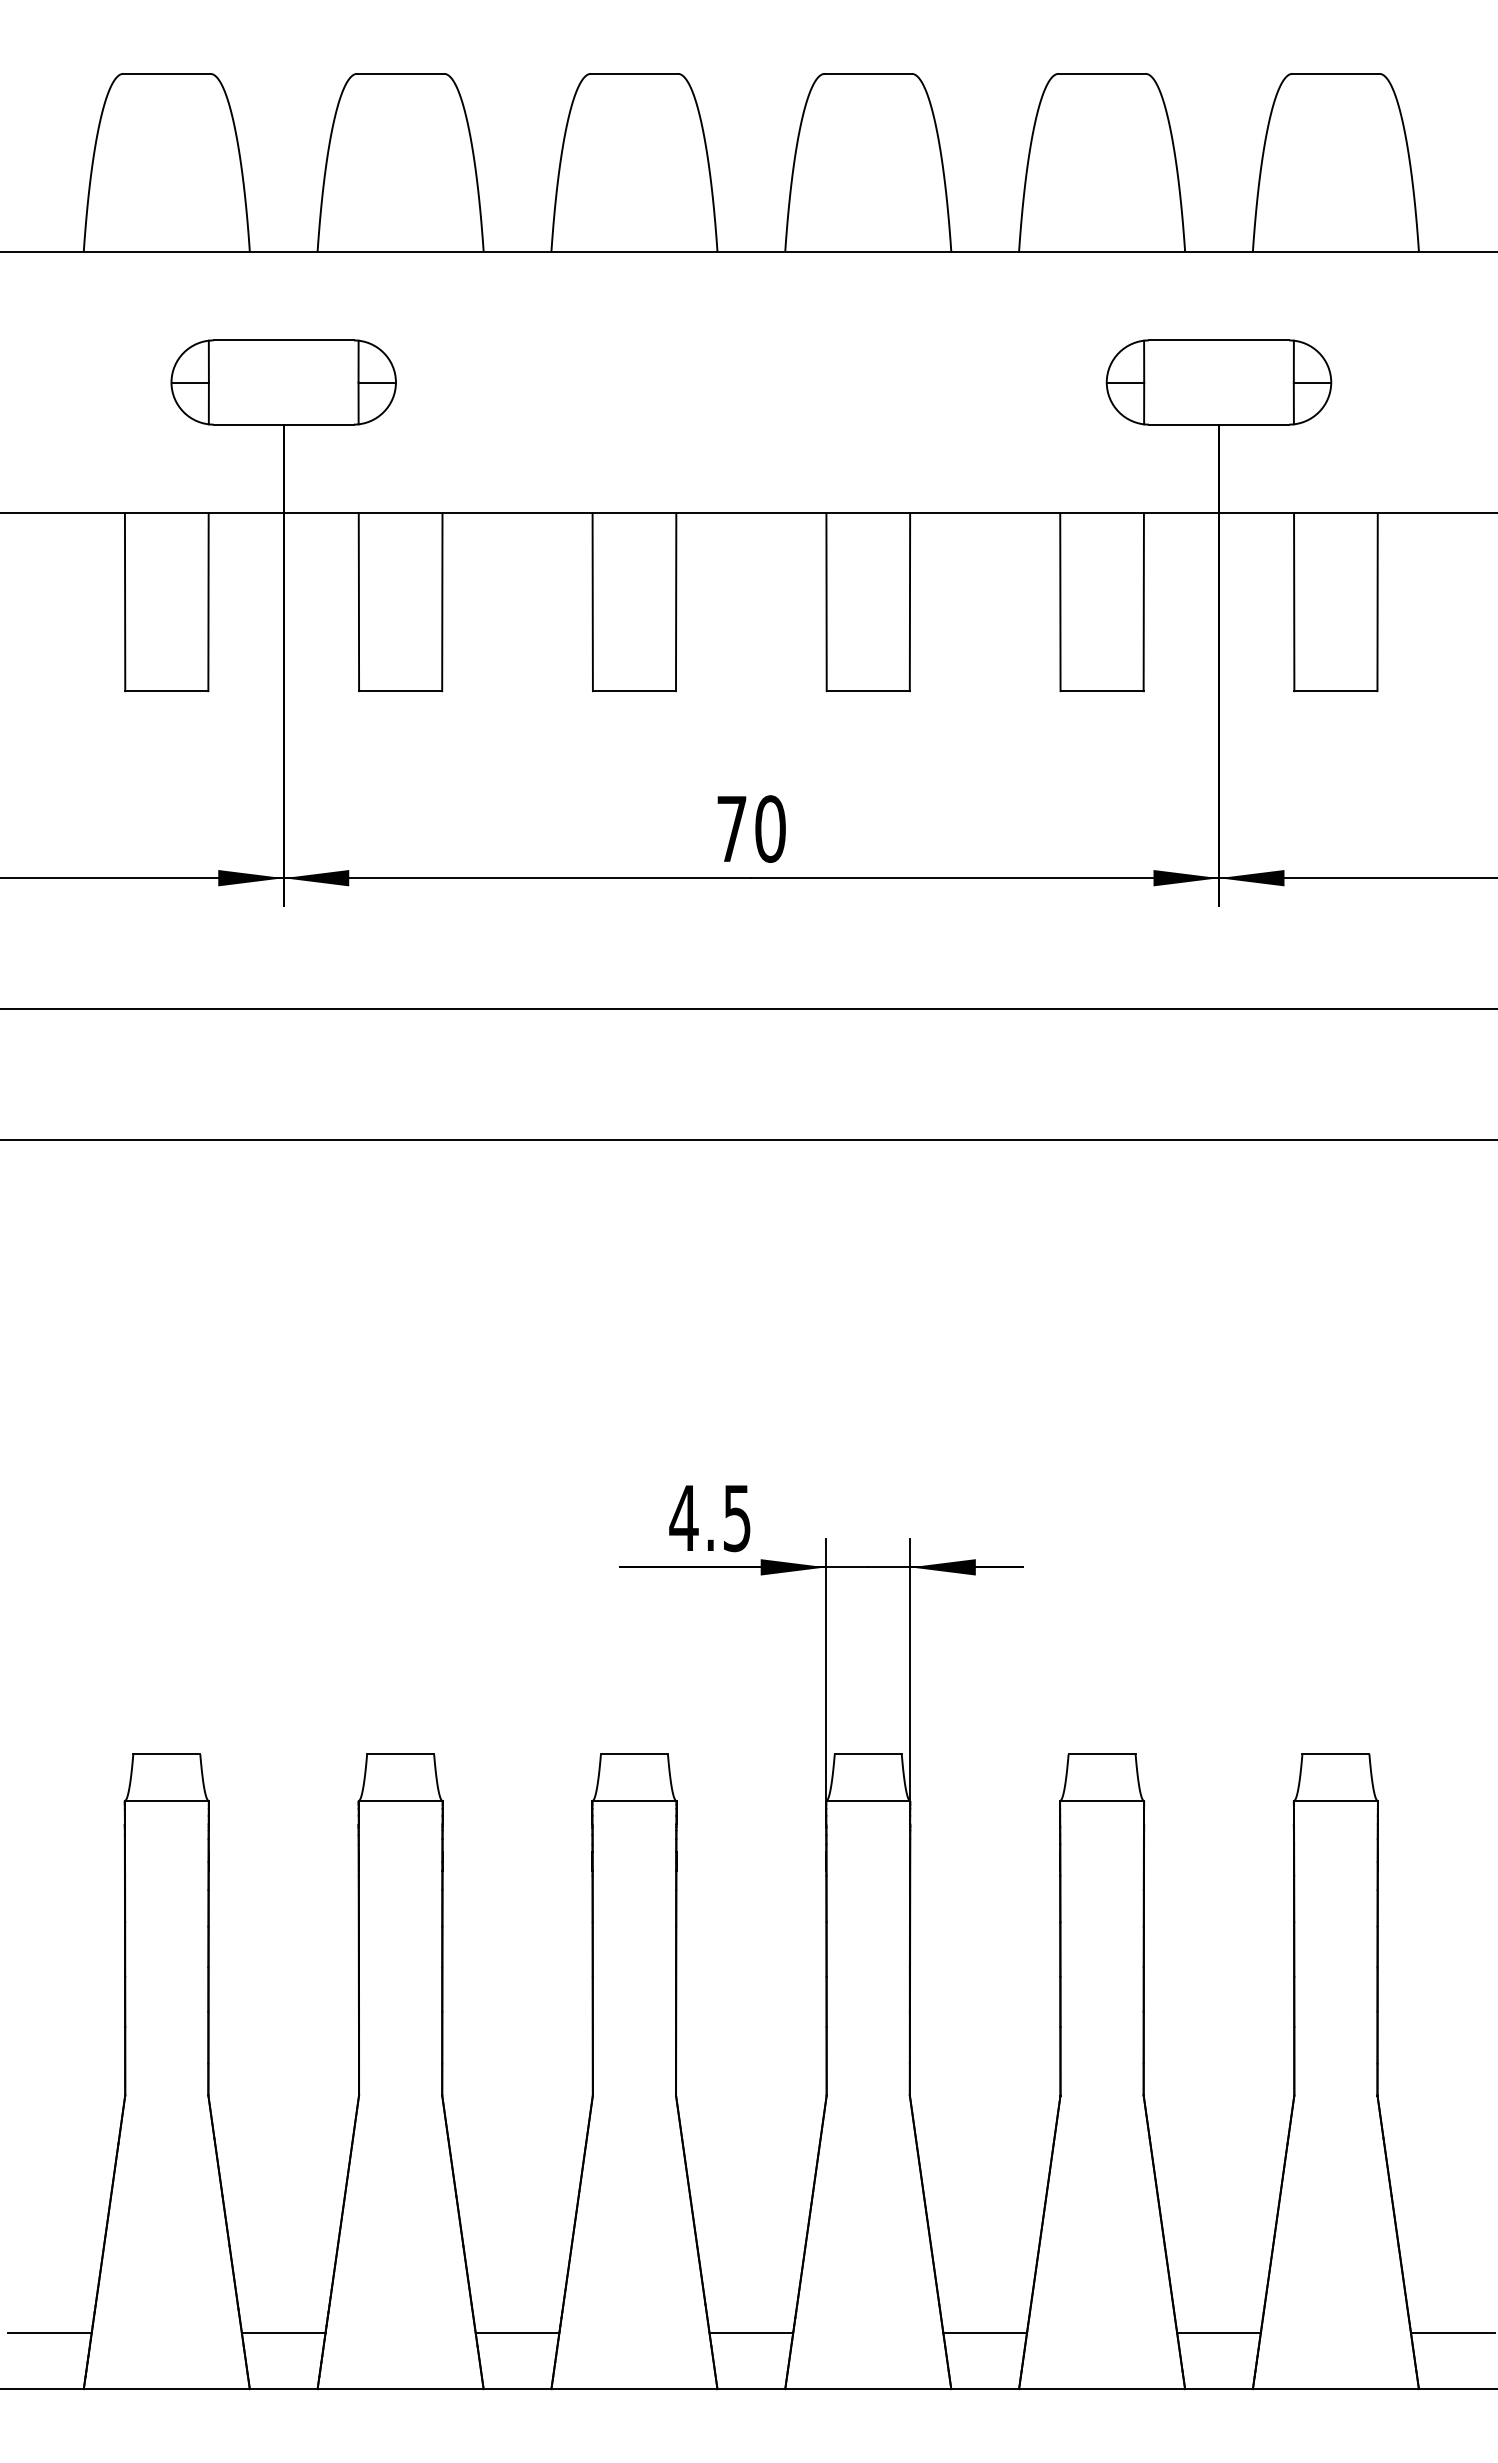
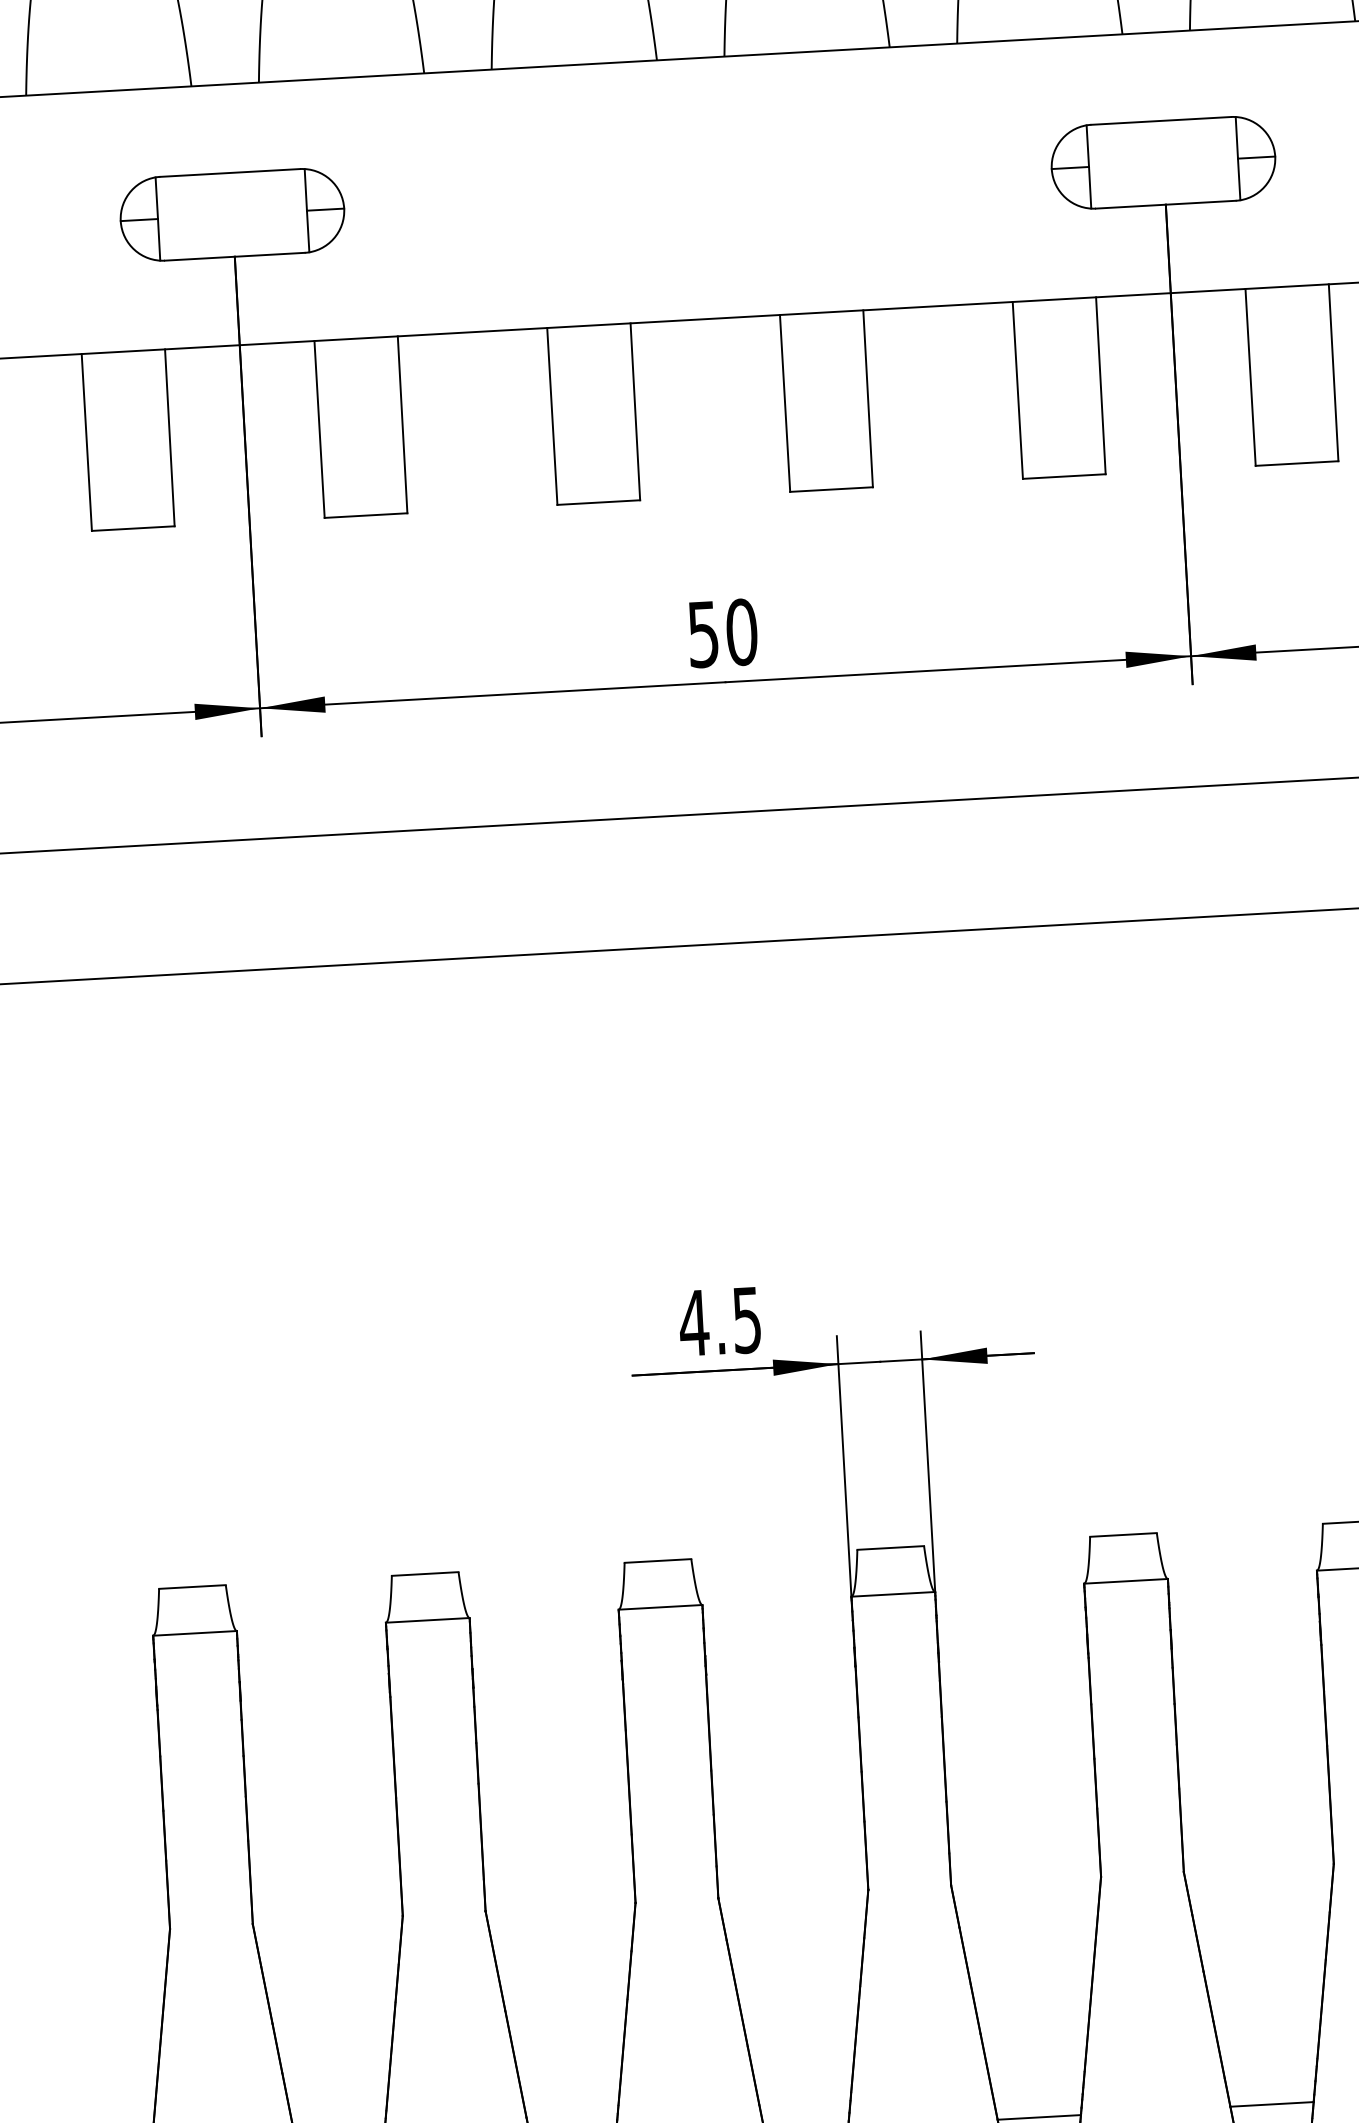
text: (731, 829) -> (703, 634), 70 -> 50

